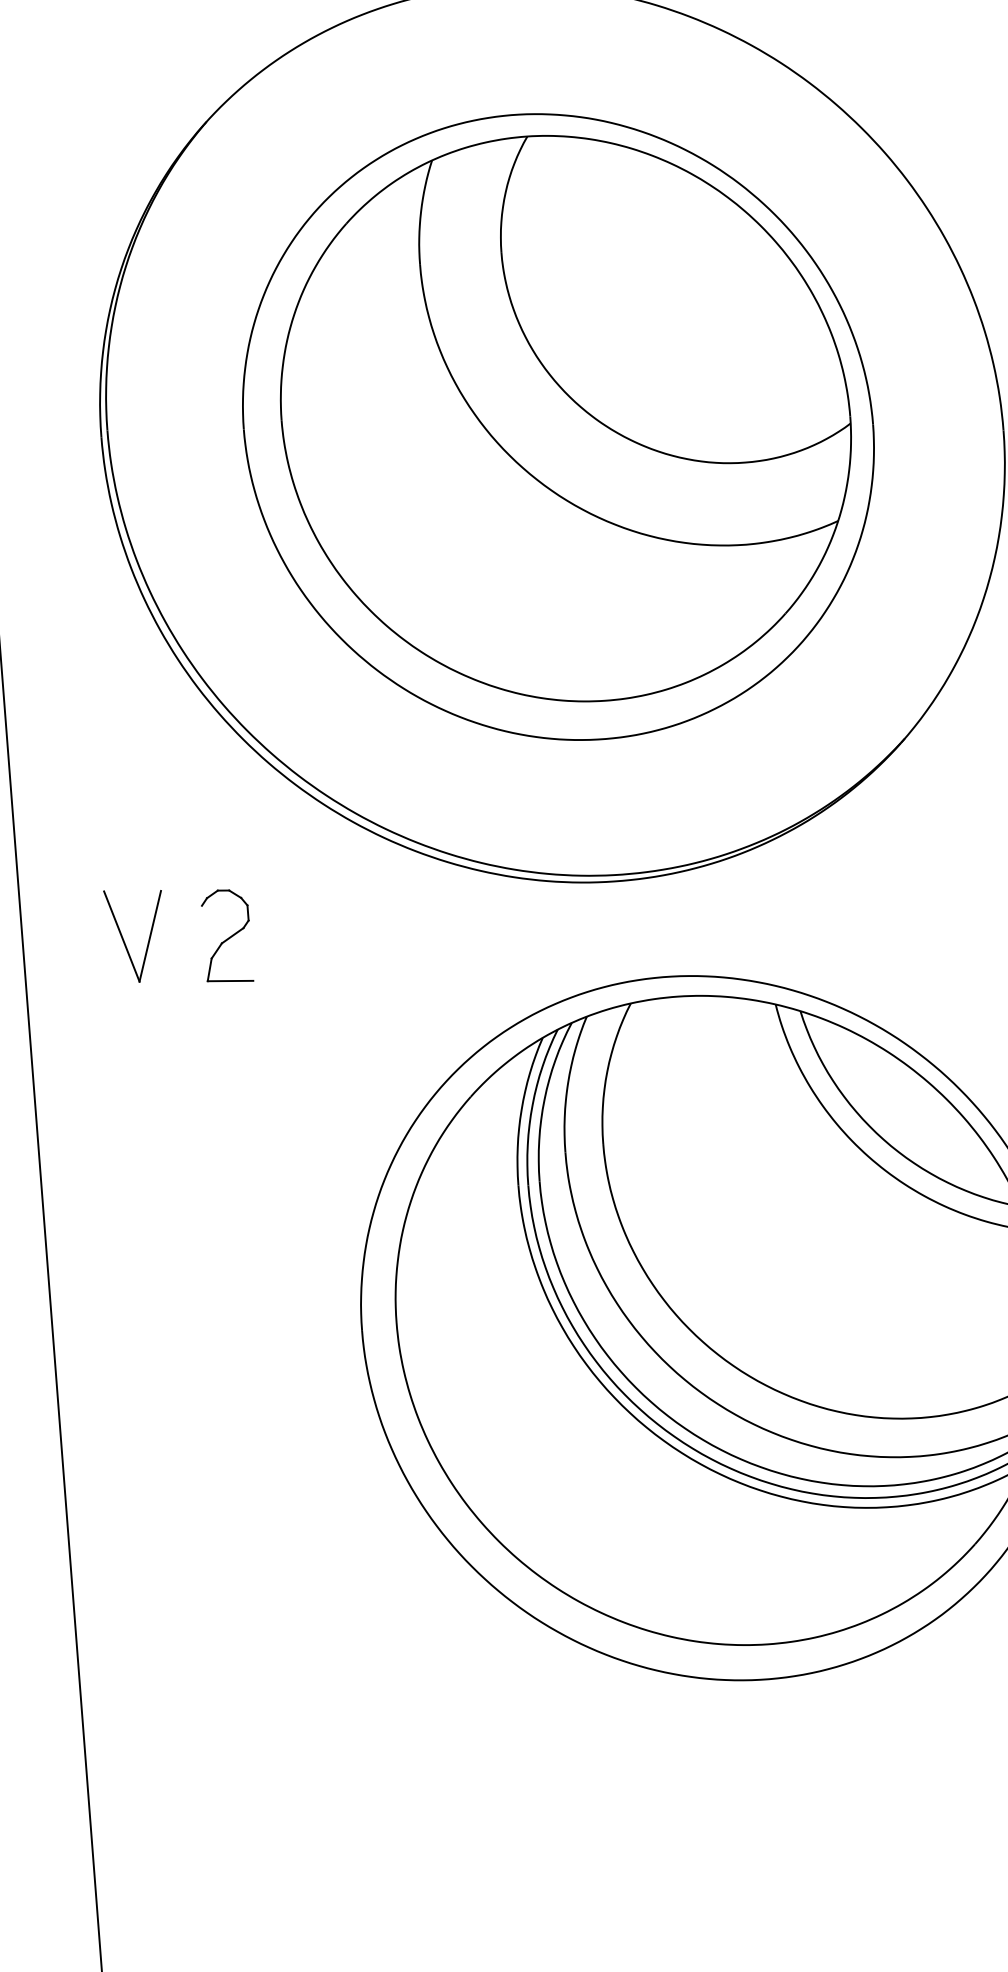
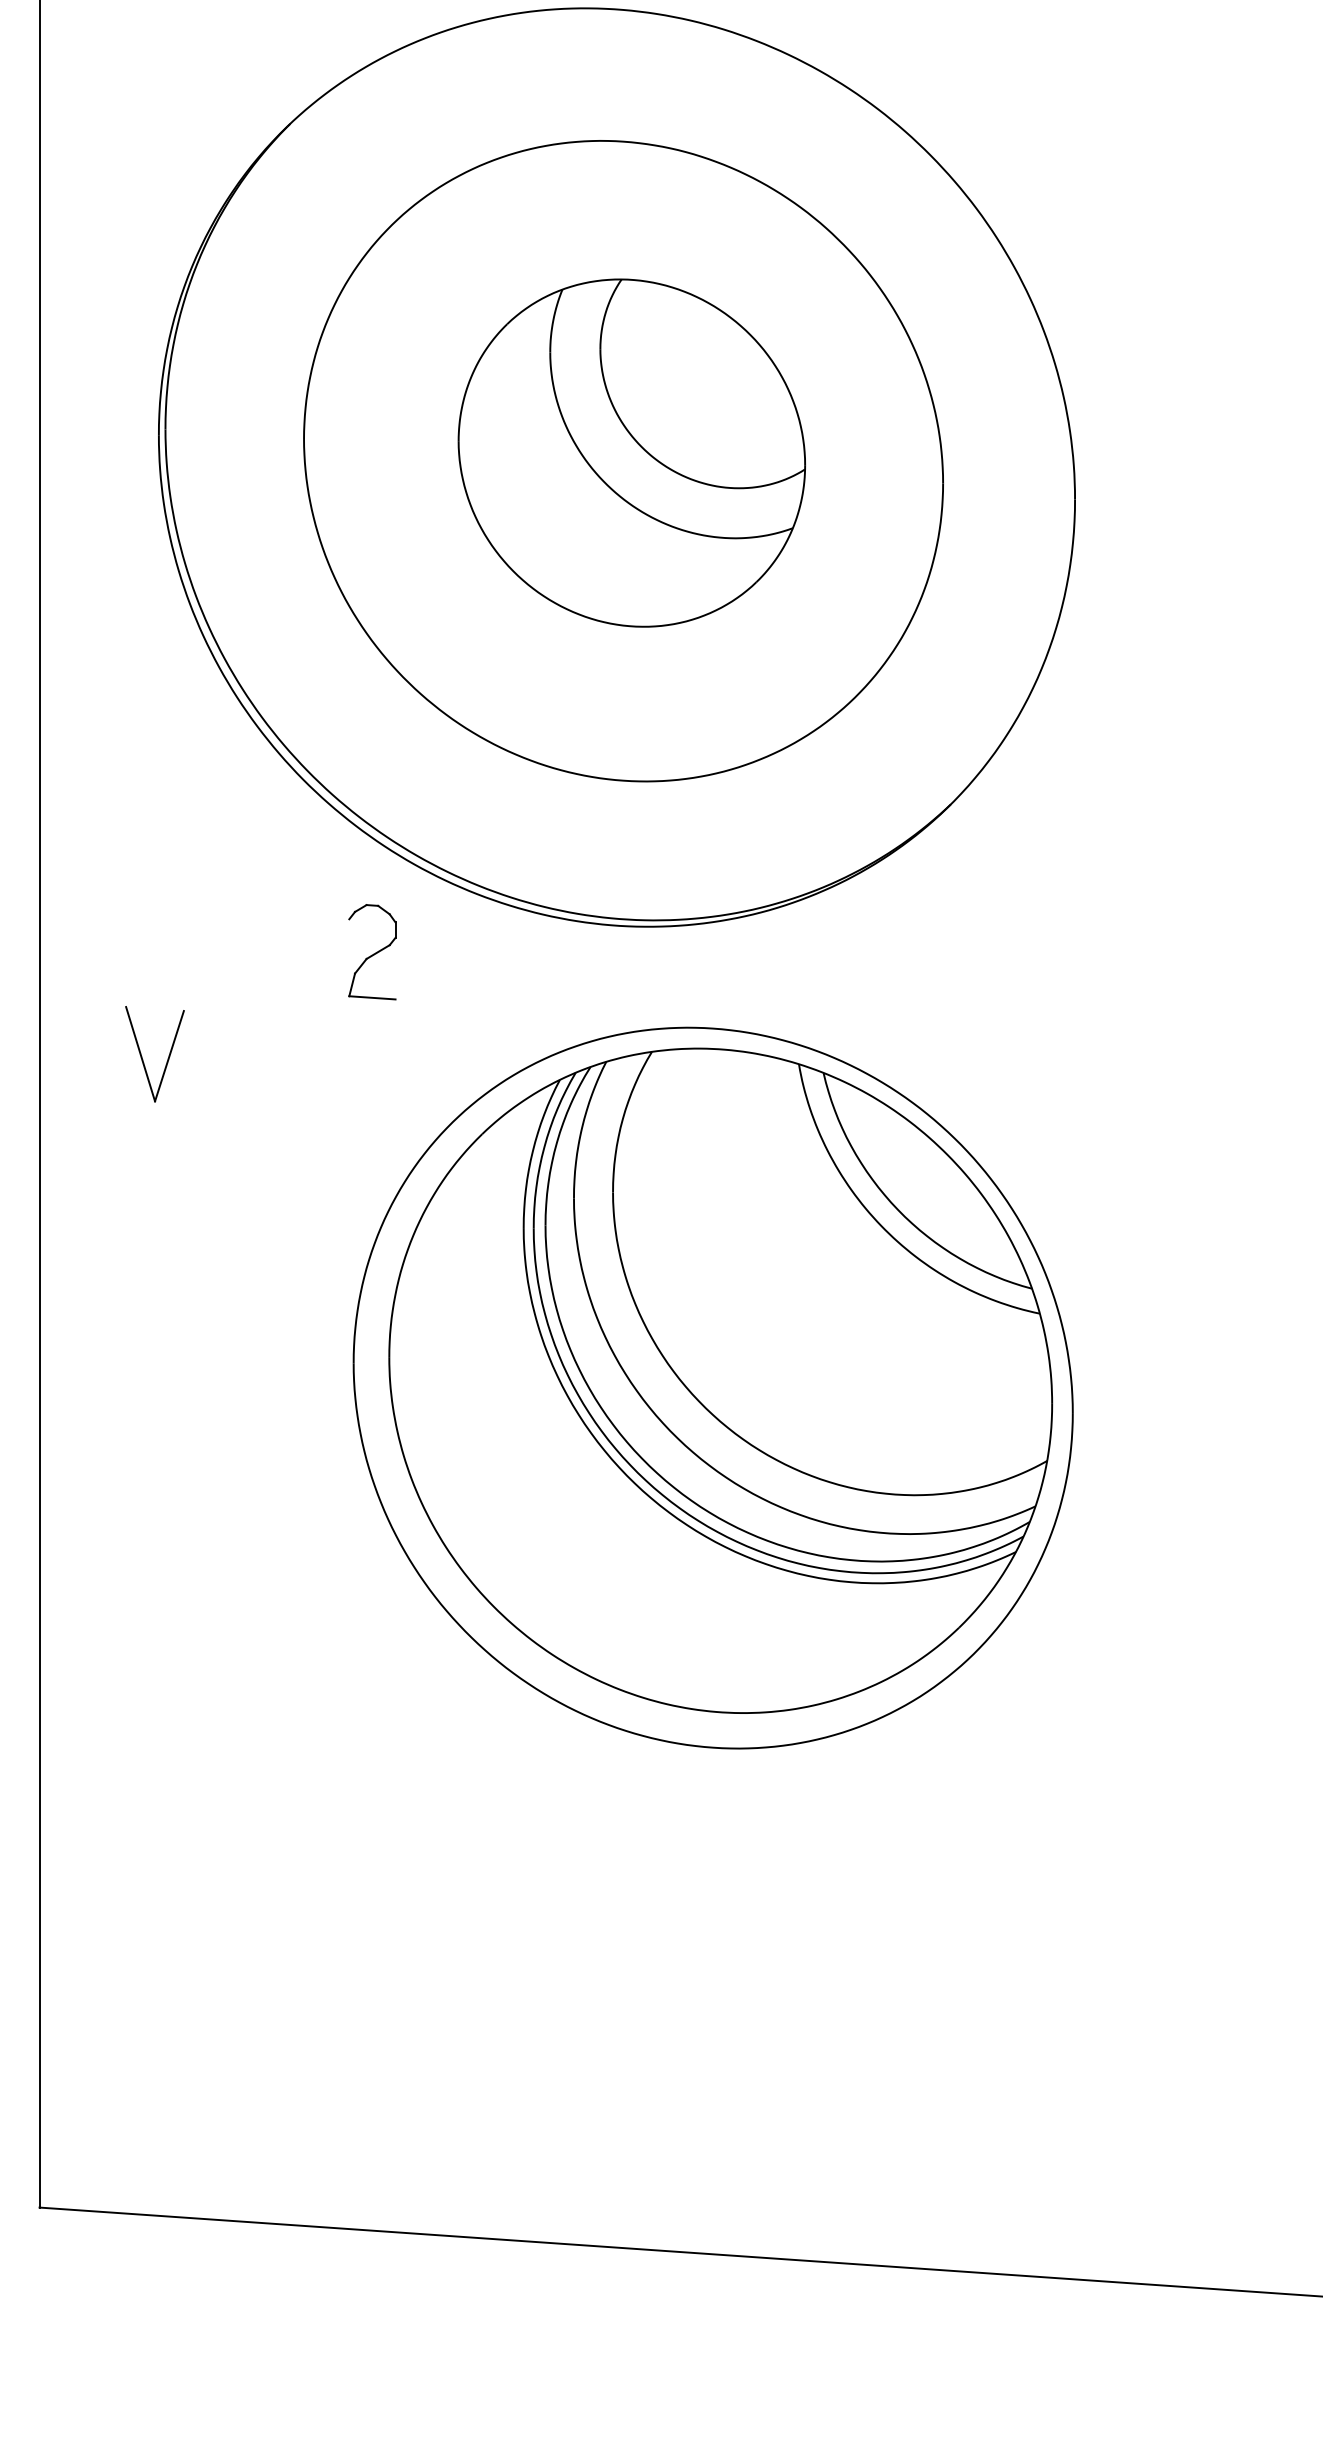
part: (565, 417) -> (631, 452), size x0.6
part: (227, 936) -> (372, 952), moved
part: (125, 941) -> (143, 1059), moved

